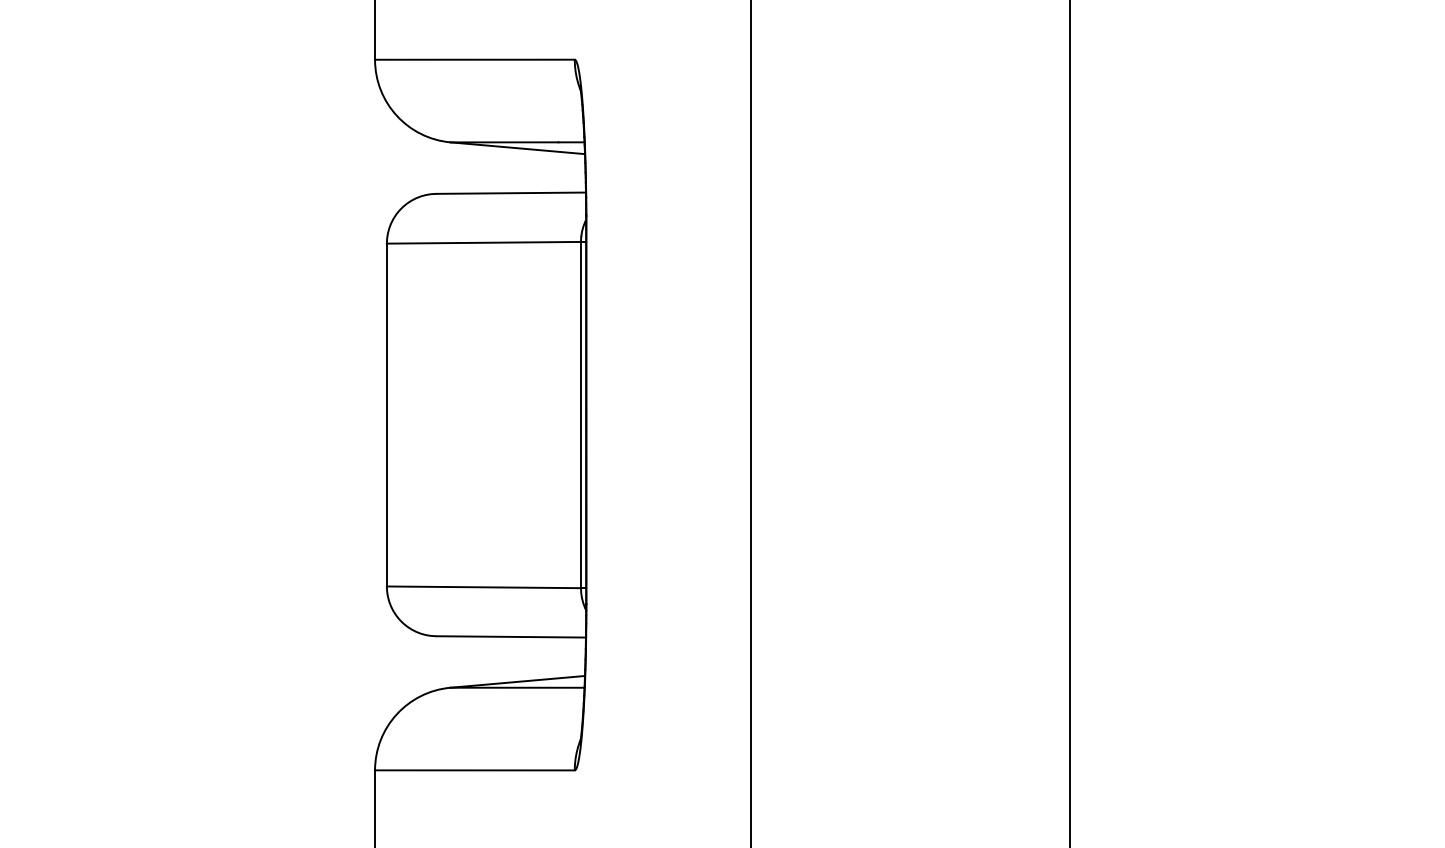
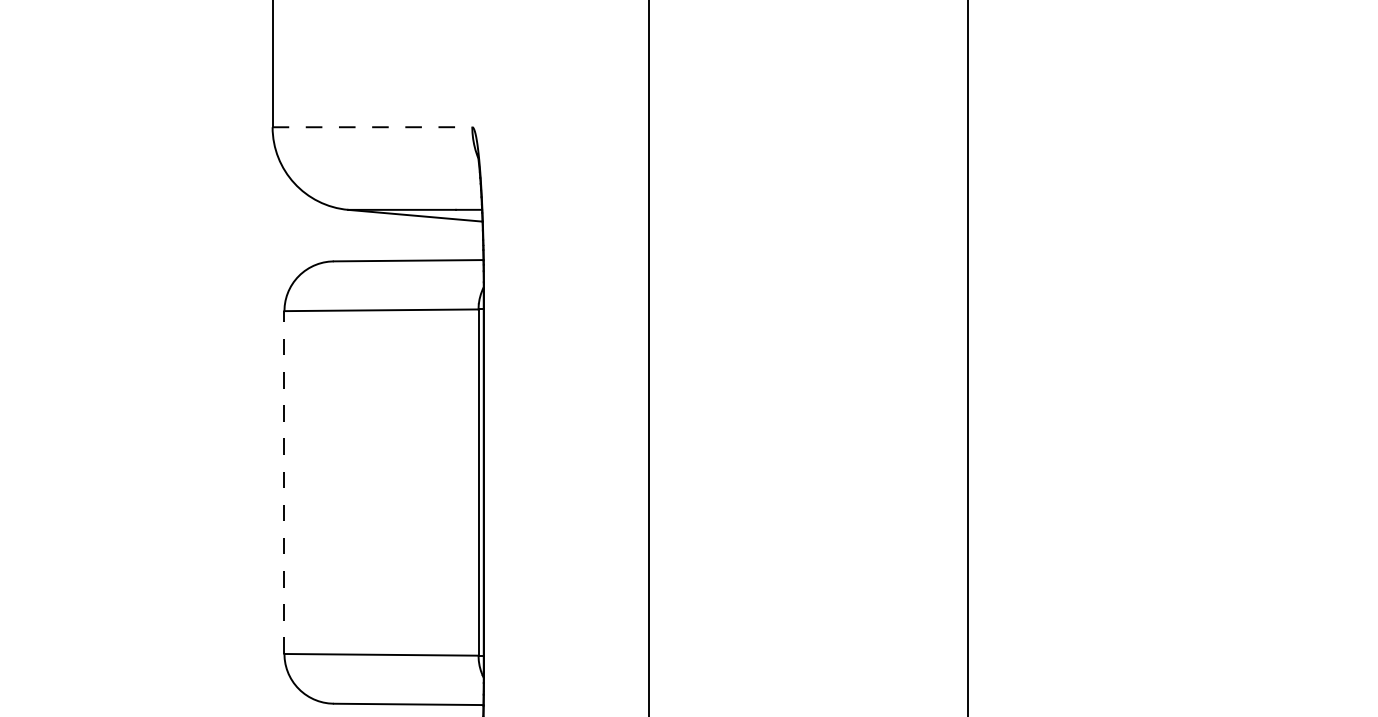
line: (474, 59) -> (372, 127), solid -> dashed
line: (386, 414) -> (284, 482), solid -> dashed

